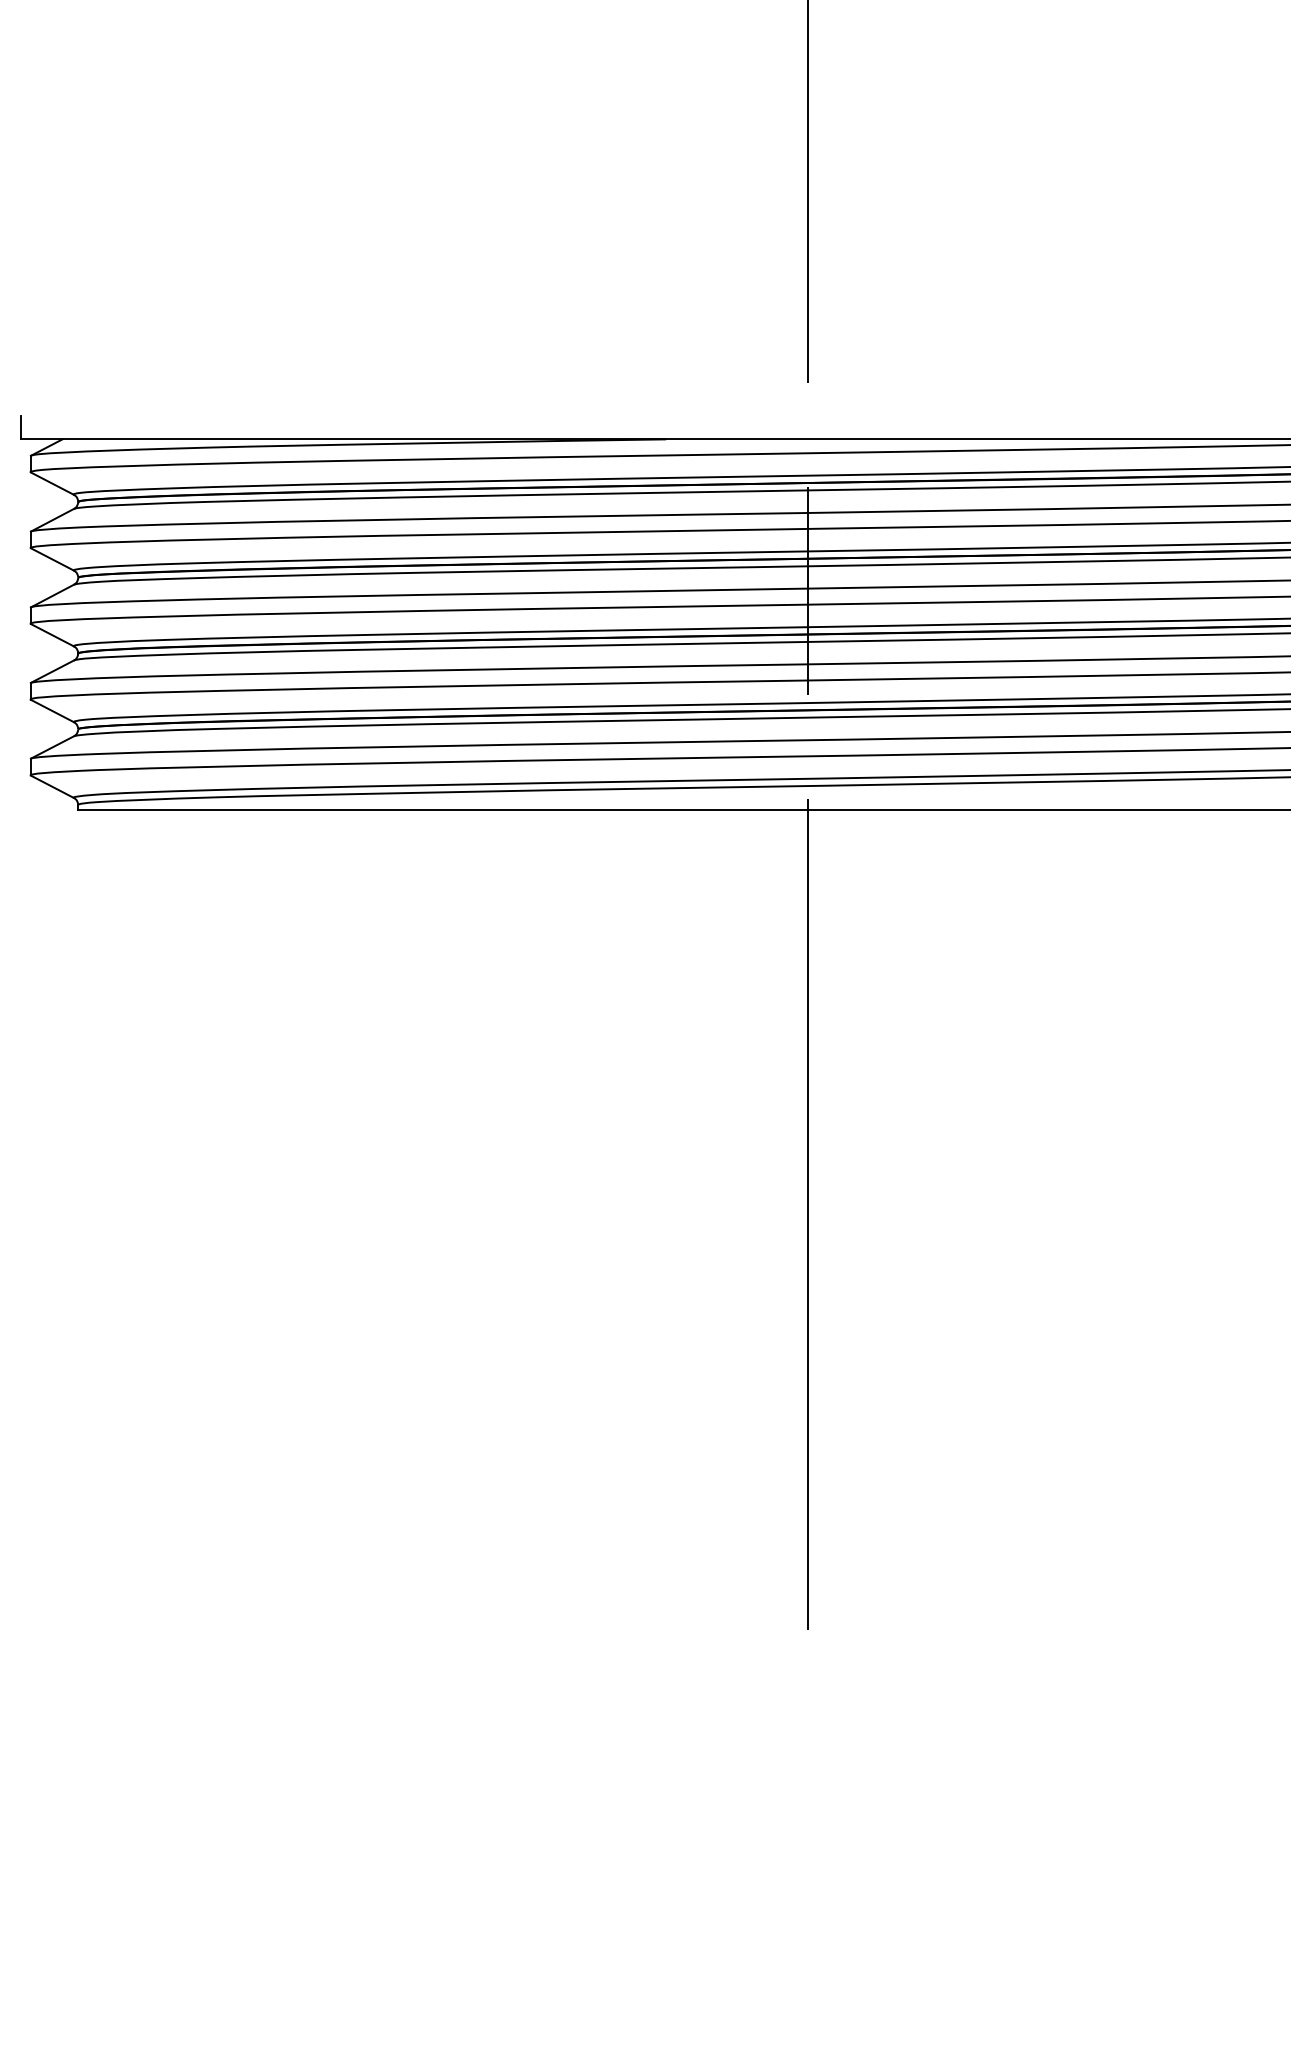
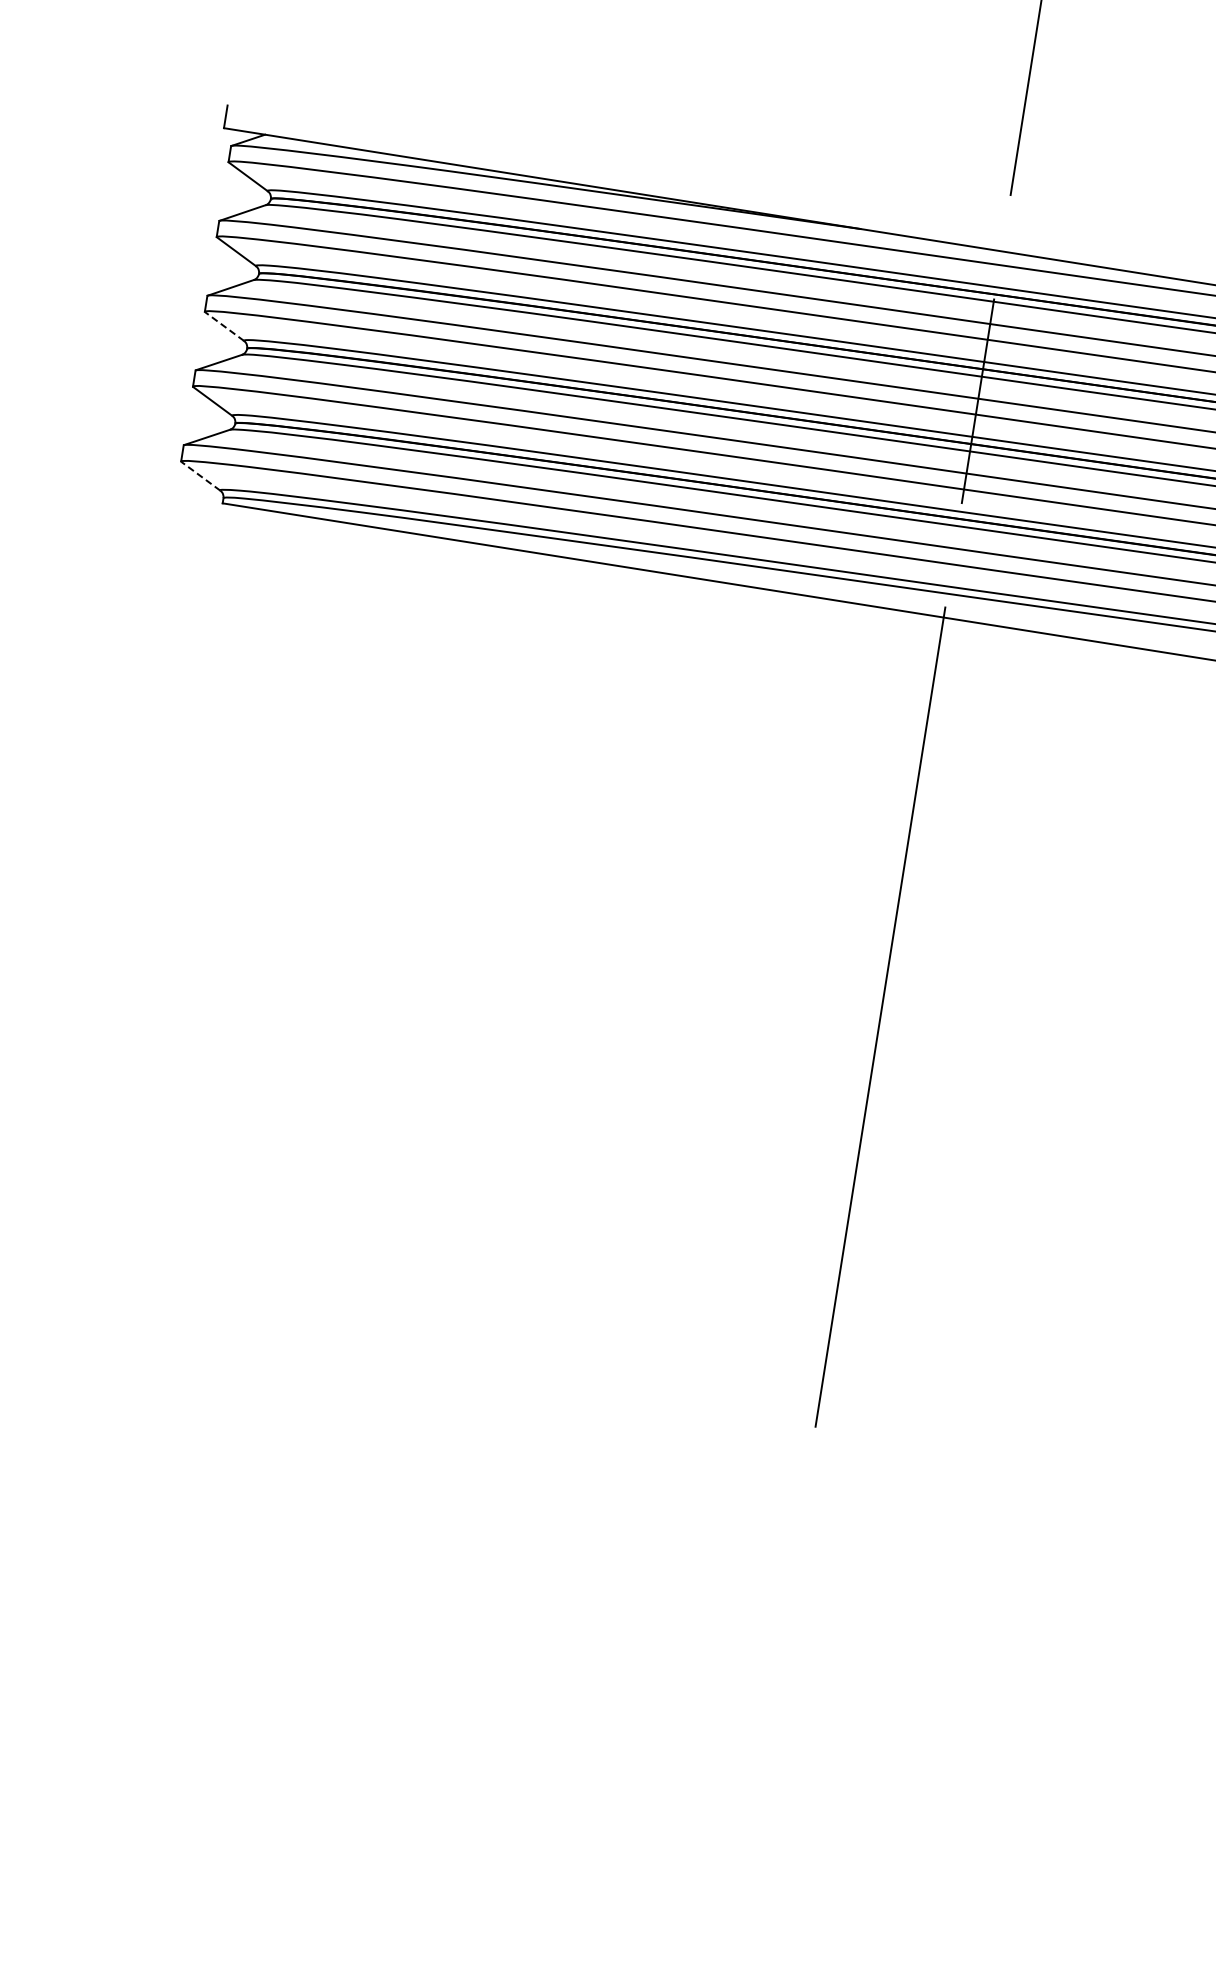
line: (52, 635) -> (224, 326), solid -> dashed
line: (52, 786) -> (200, 475), solid -> dashed

